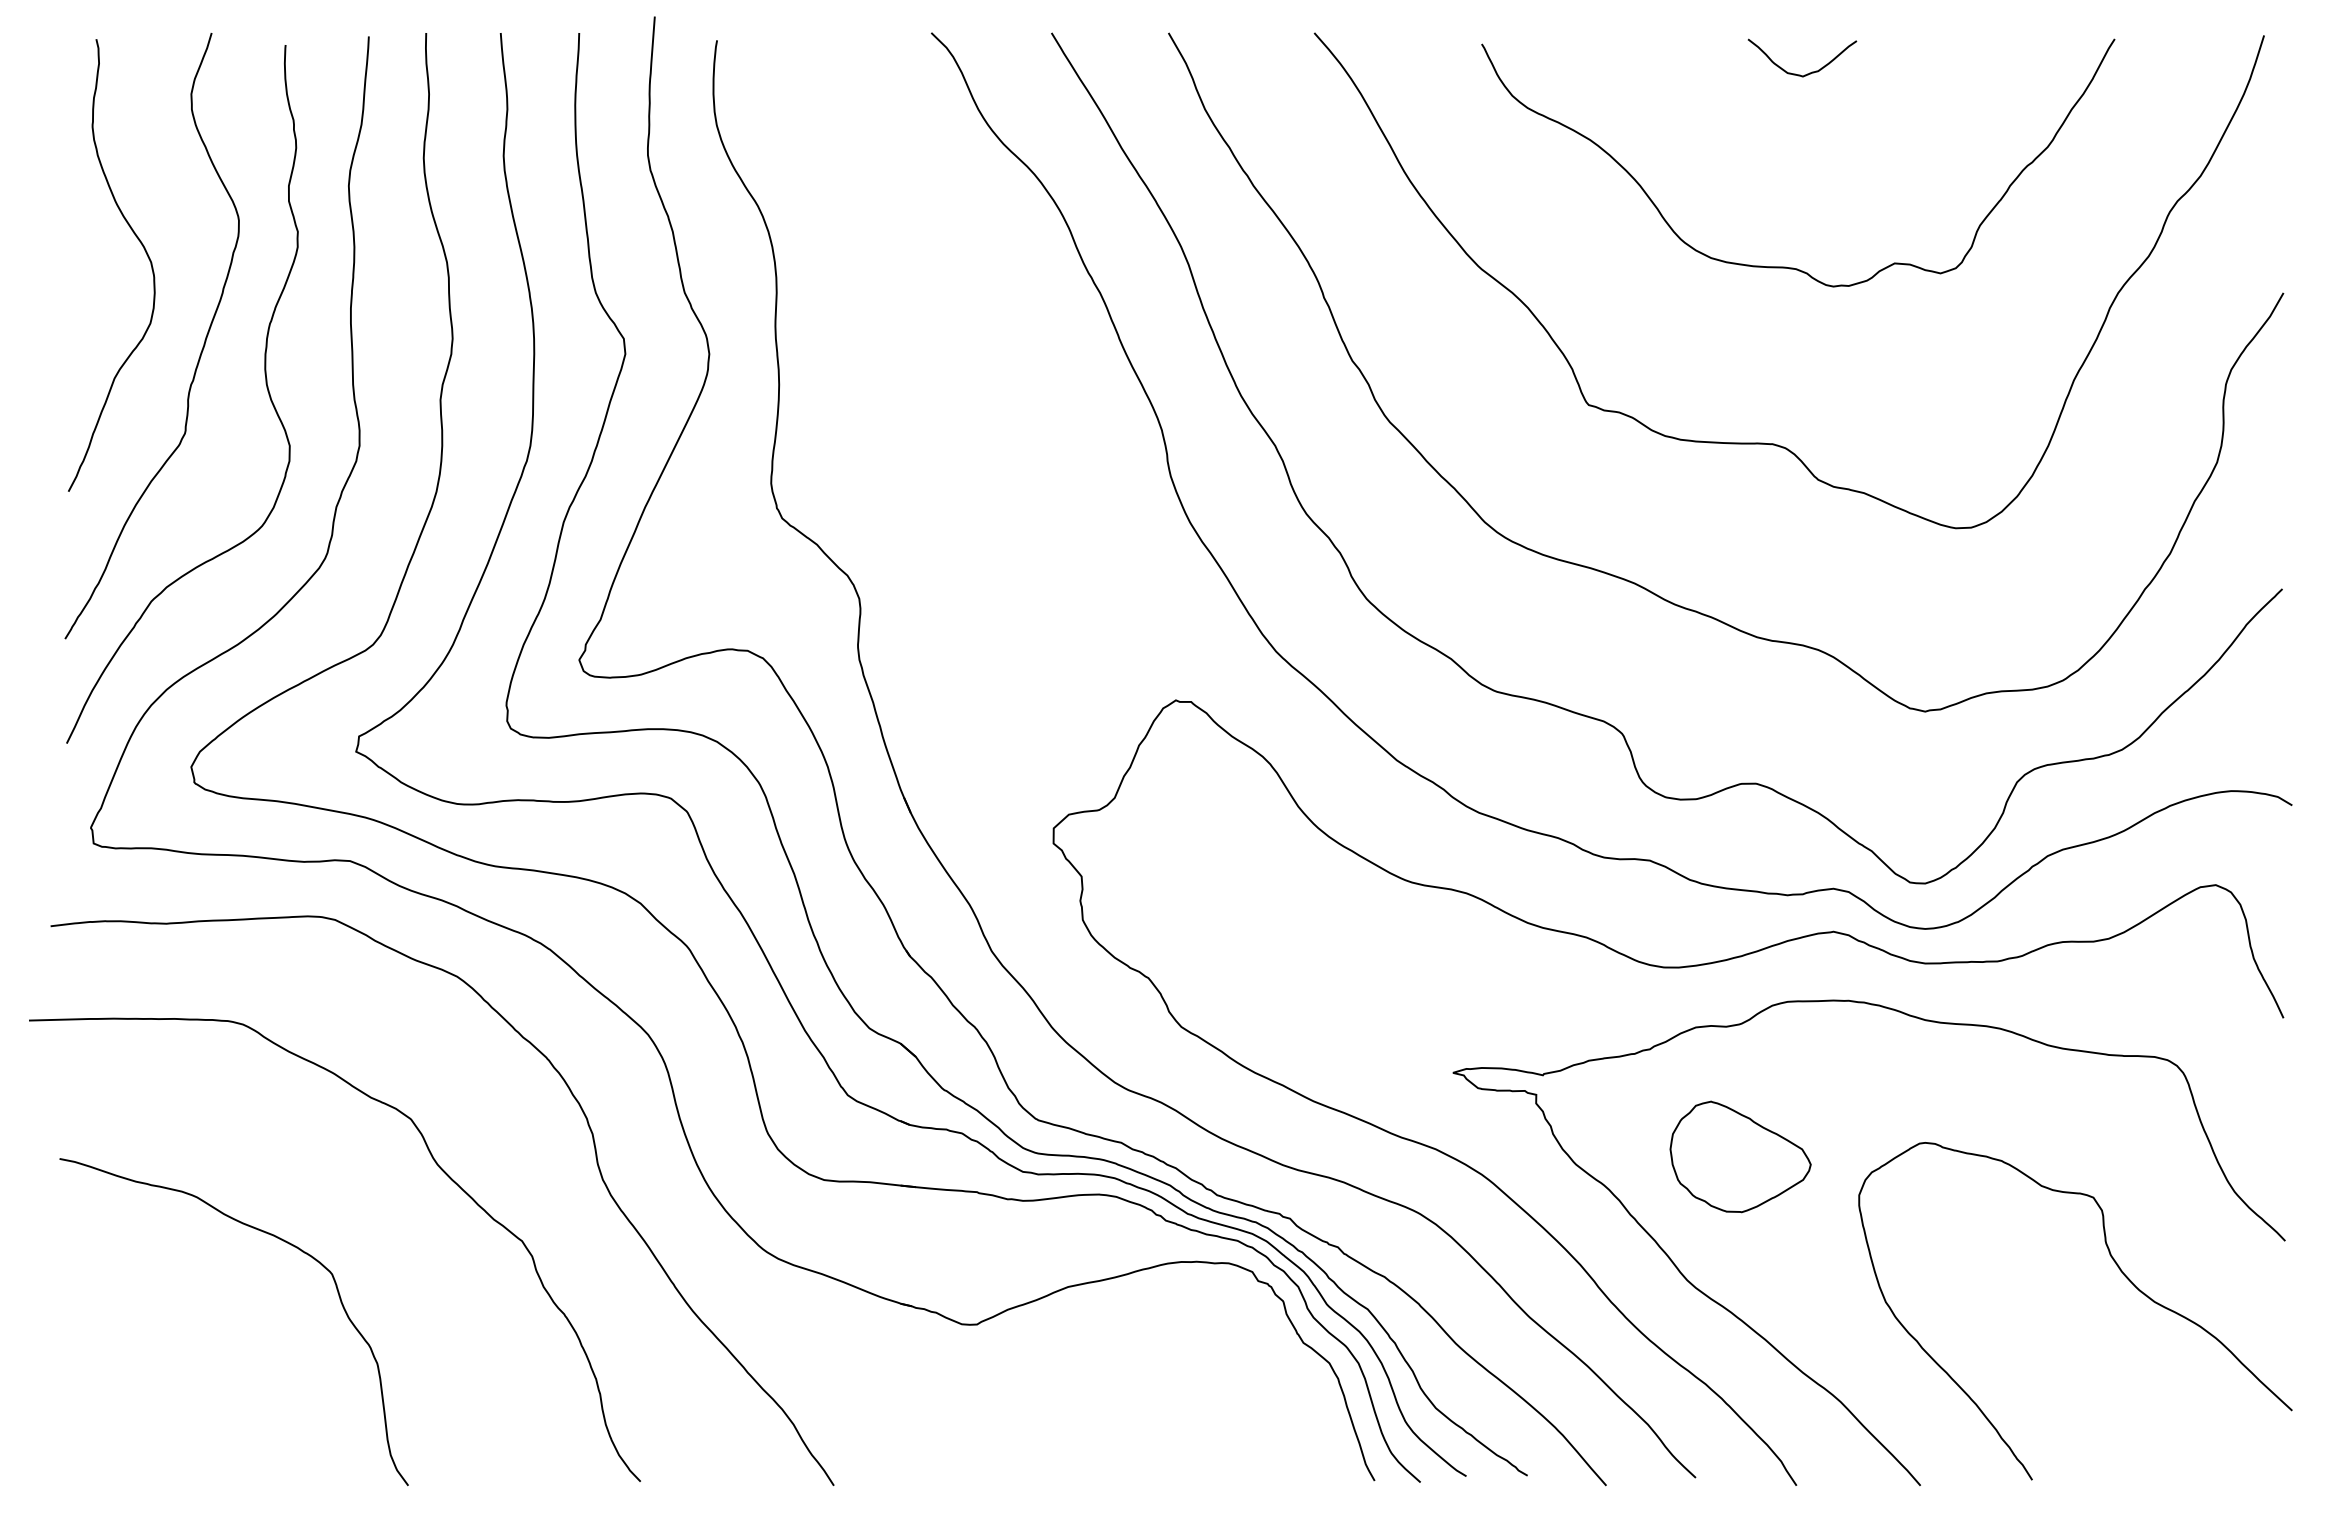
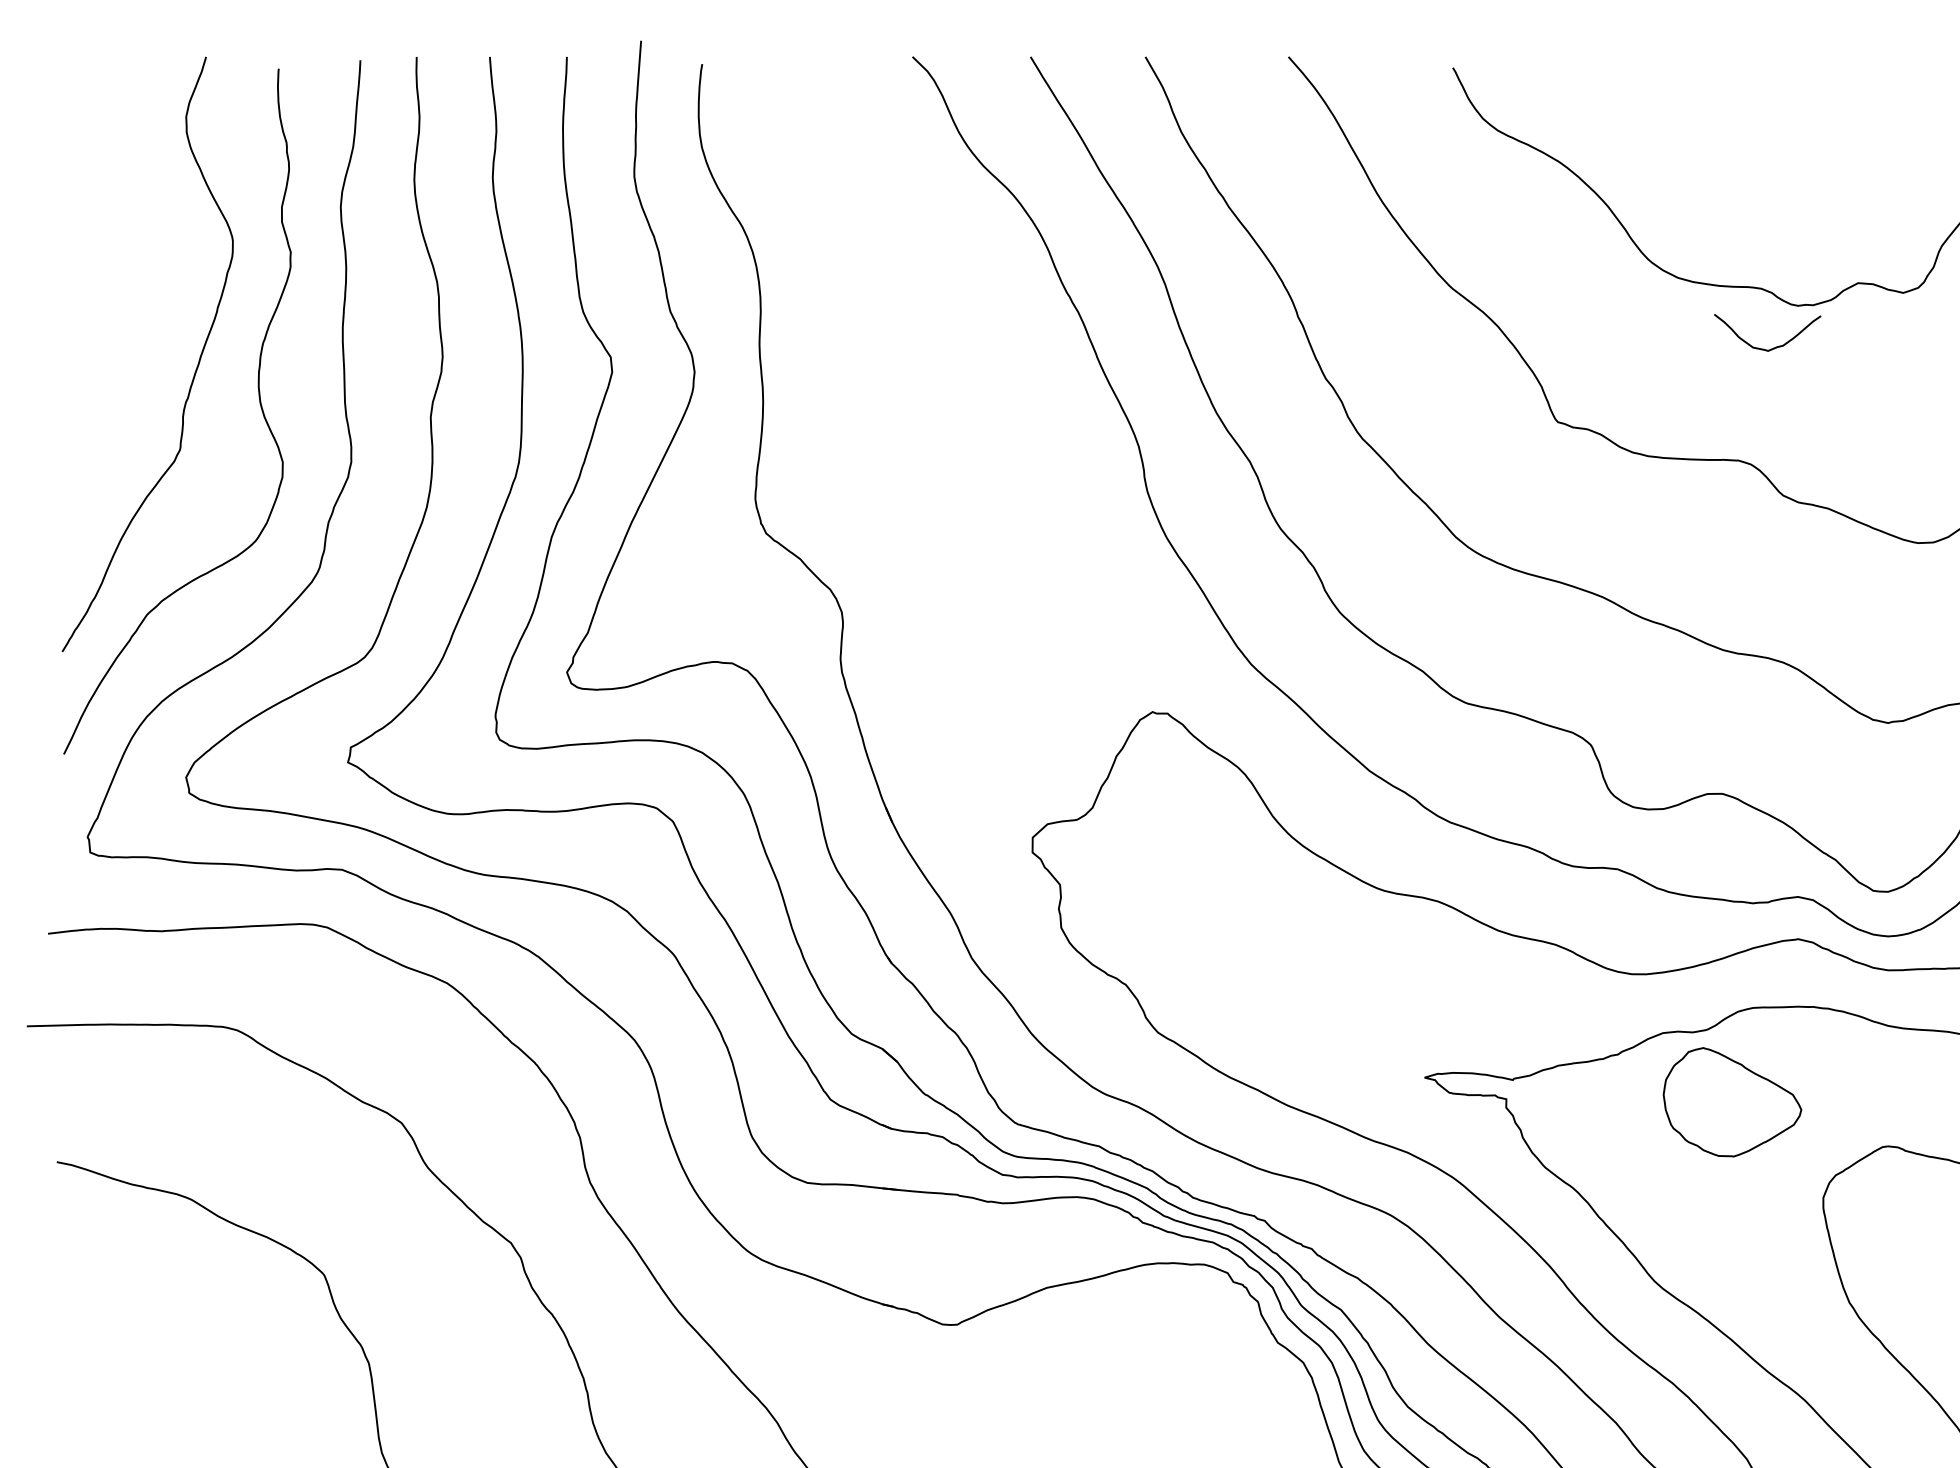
curve: (1809, 72) -> (1774, 347), moved
curve: (141, 245) -> (137, 265), removed
part: (1740, 1156) -> (1732, 1101), moved

